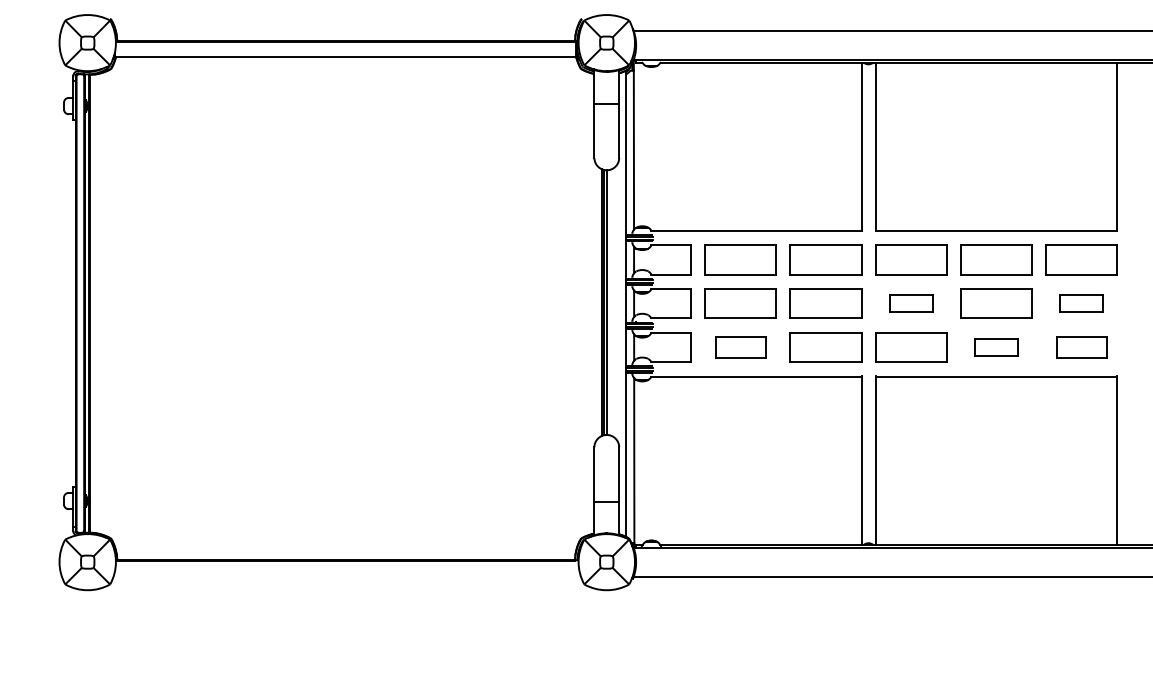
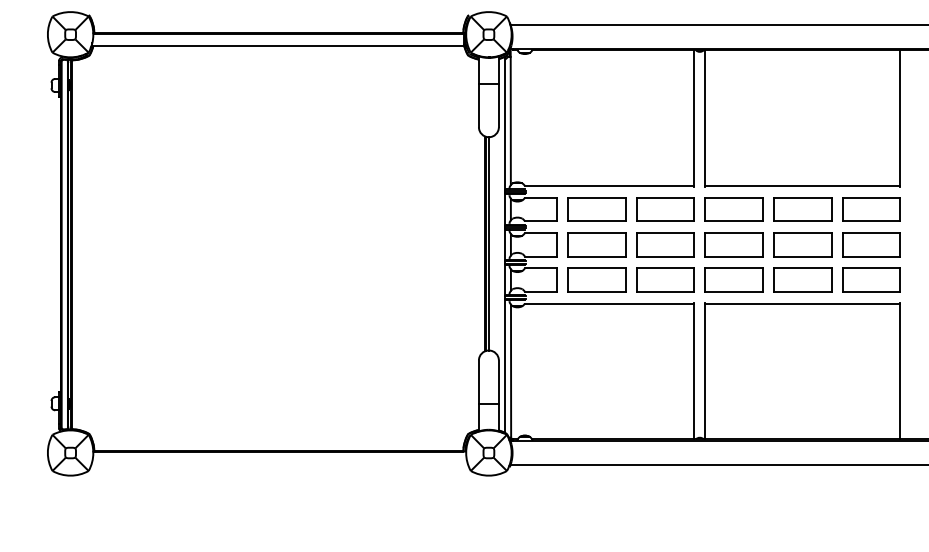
part: (911, 303) -> (734, 244), size x1.67
part: (1081, 303) -> (871, 244), size x1.67
part: (740, 347) -> (596, 280), size x1.43
part: (996, 347) -> (802, 280), size x1.67
part: (1081, 347) -> (871, 280), size x1.43

